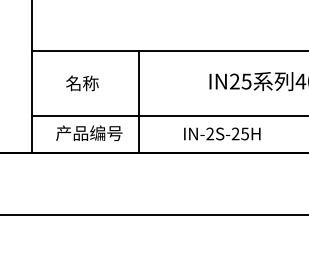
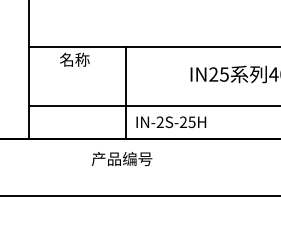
text: (82, 83) -> (74, 59), moved
text: (89, 133) -> (122, 159), moved
text: (222, 133) -> (171, 121), moved

